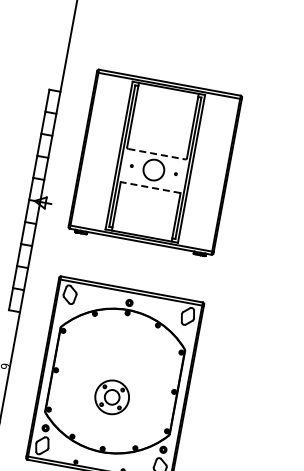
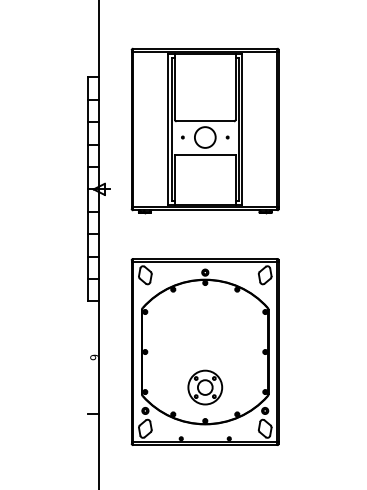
line: (156, 154) -> (205, 121), dashed -> solid
line: (149, 187) -> (204, 155), dashed -> solid
part: (112, 397) -> (205, 387), moved

